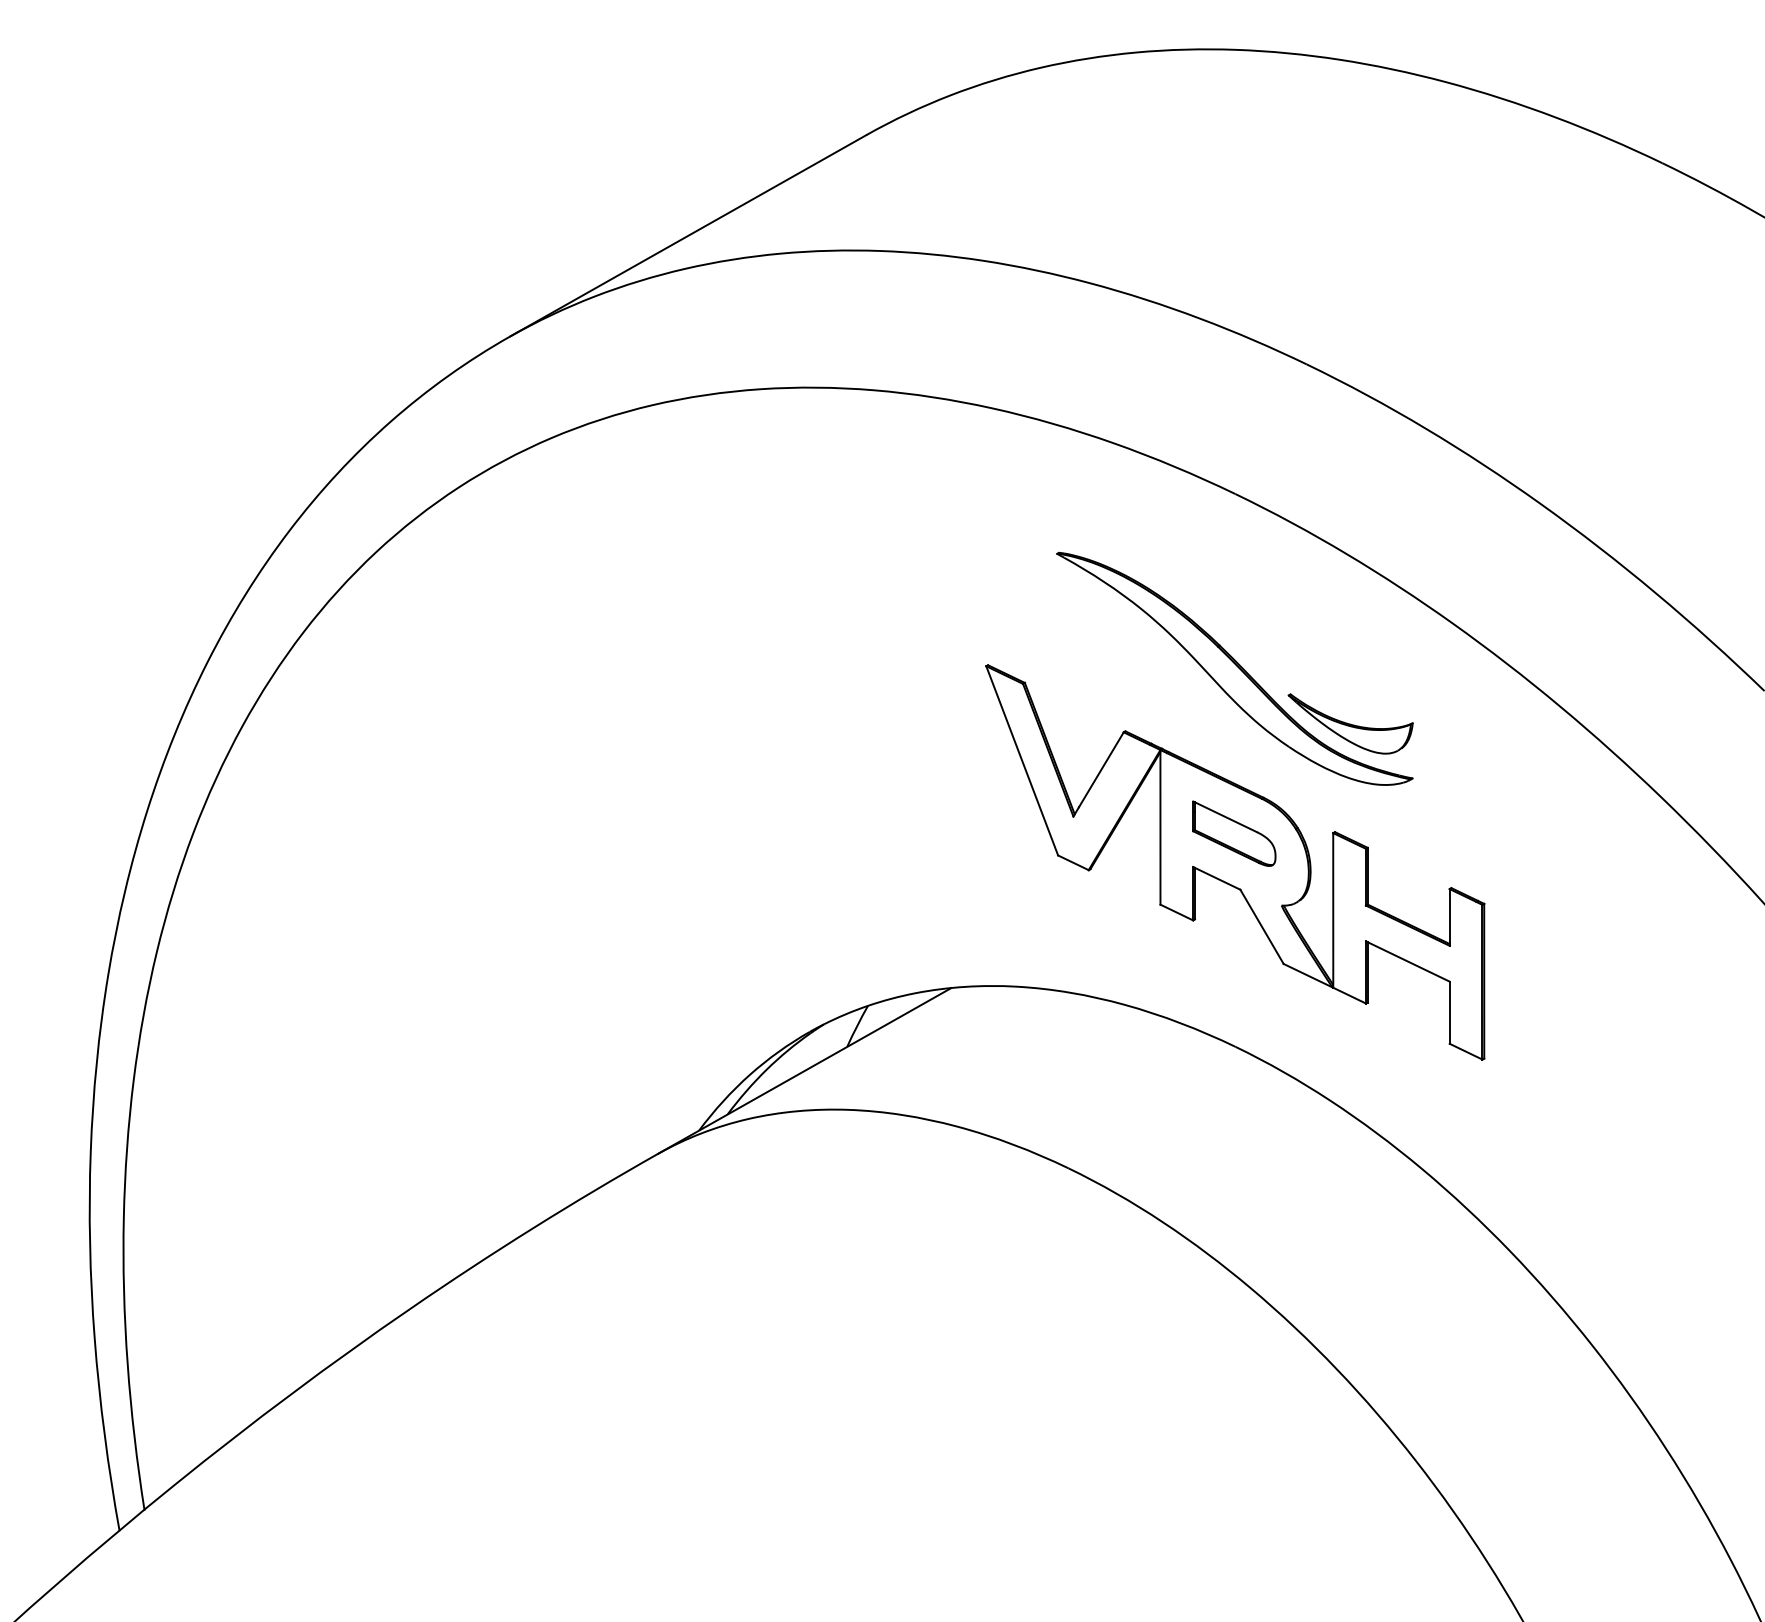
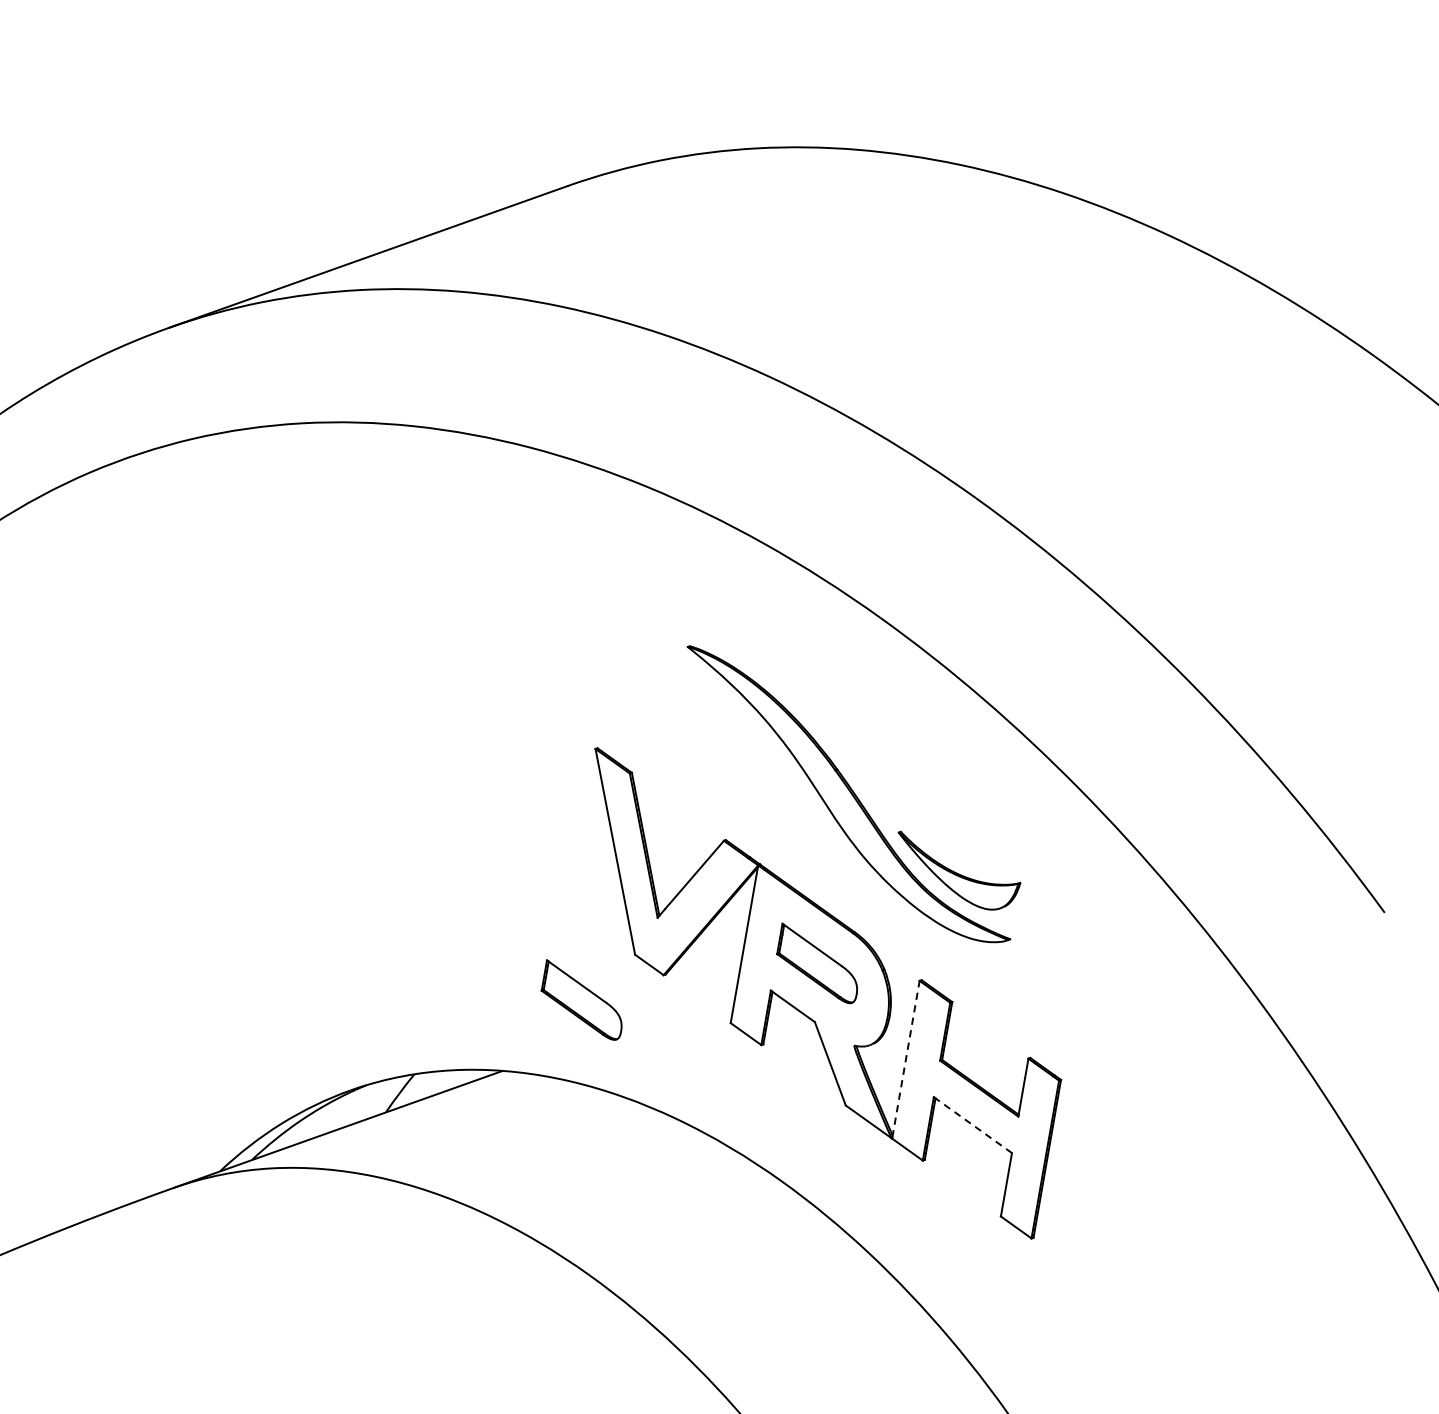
part: (1016, 907) -> (583, 1000), added
line: (1333, 909) -> (906, 1058), solid -> dashed
line: (1408, 961) -> (973, 1125), solid -> dashed

